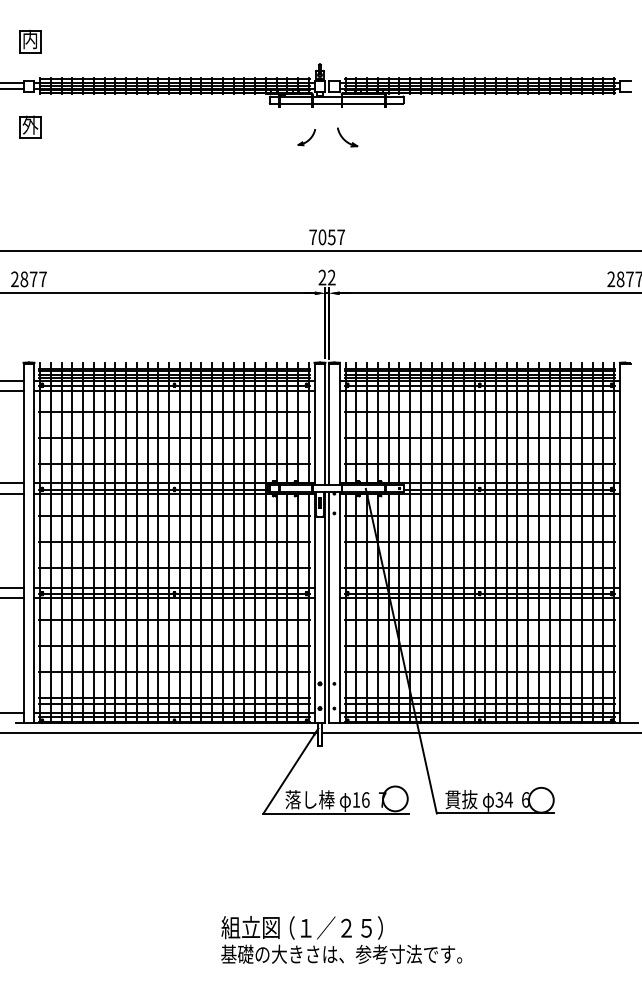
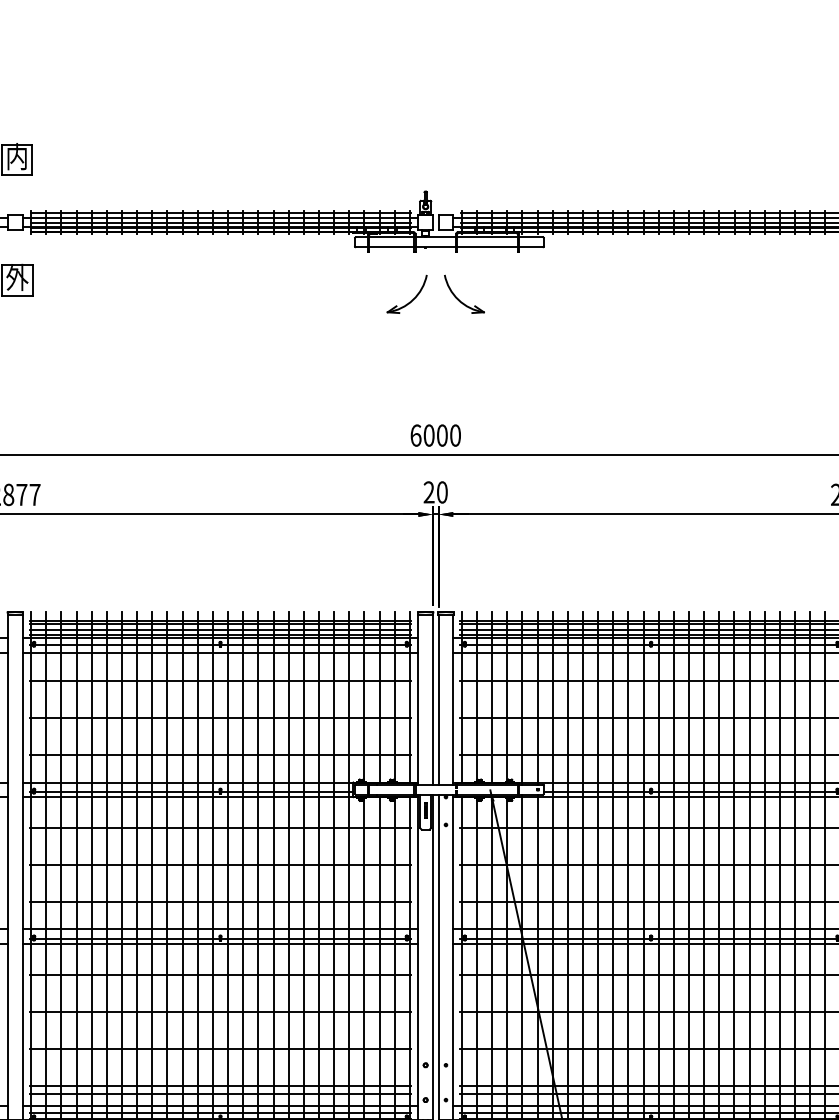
part: (306, 137) -> (406, 294), size x1.67
part: (347, 137) -> (464, 294), size x1.43
text: (327, 237) -> (436, 435), 7057 -> 6000
text: (331, 277) -> (441, 492), 22 -> 20

